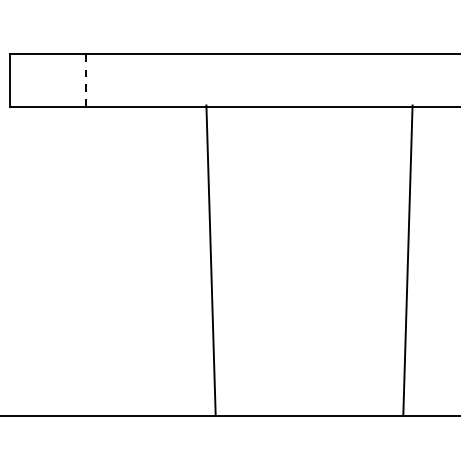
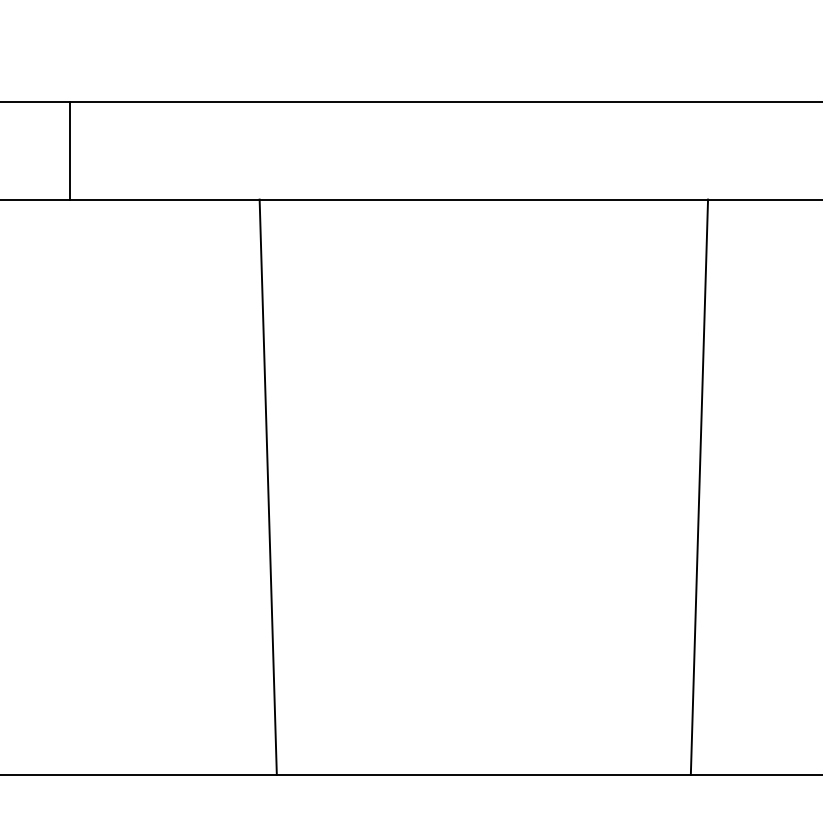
line: (86, 79) -> (70, 149), dashed -> solid
line: (210, 259) -> (267, 485), moved
line: (407, 259) -> (698, 485), moved

